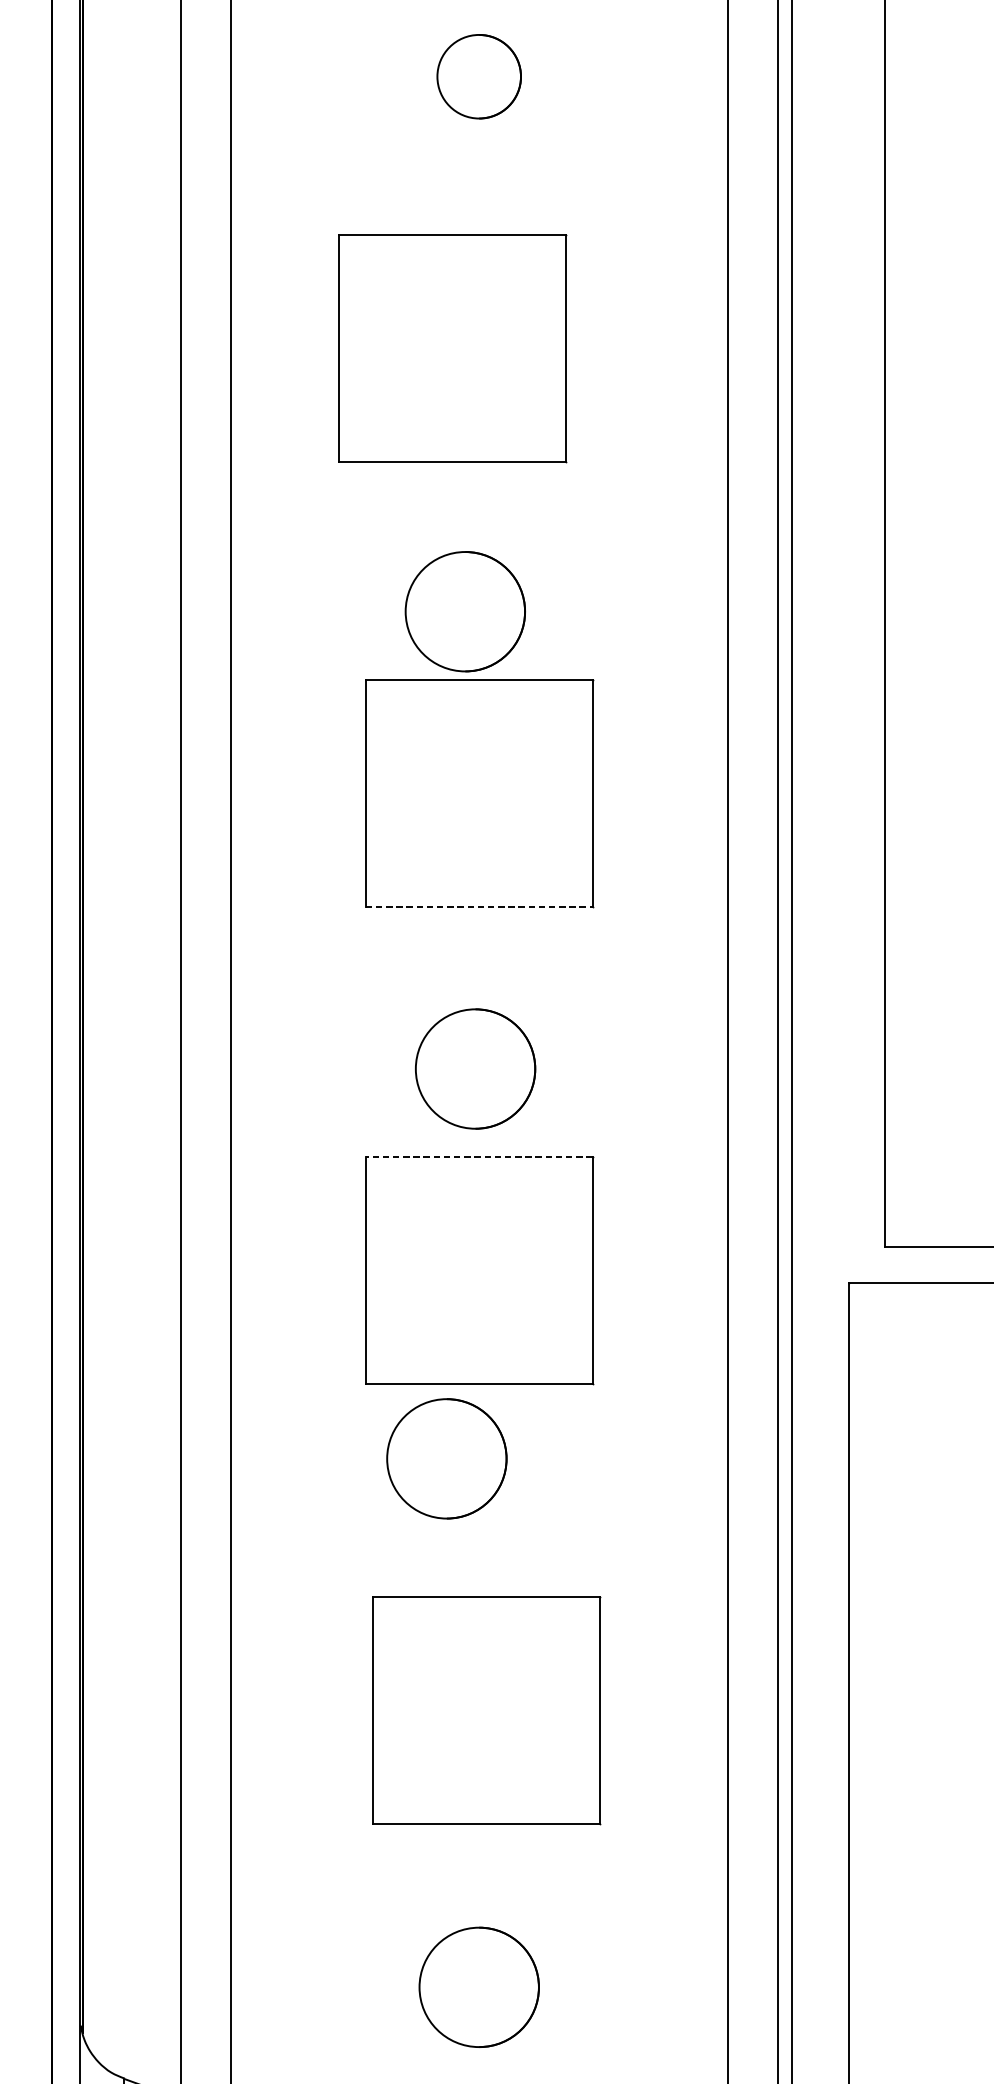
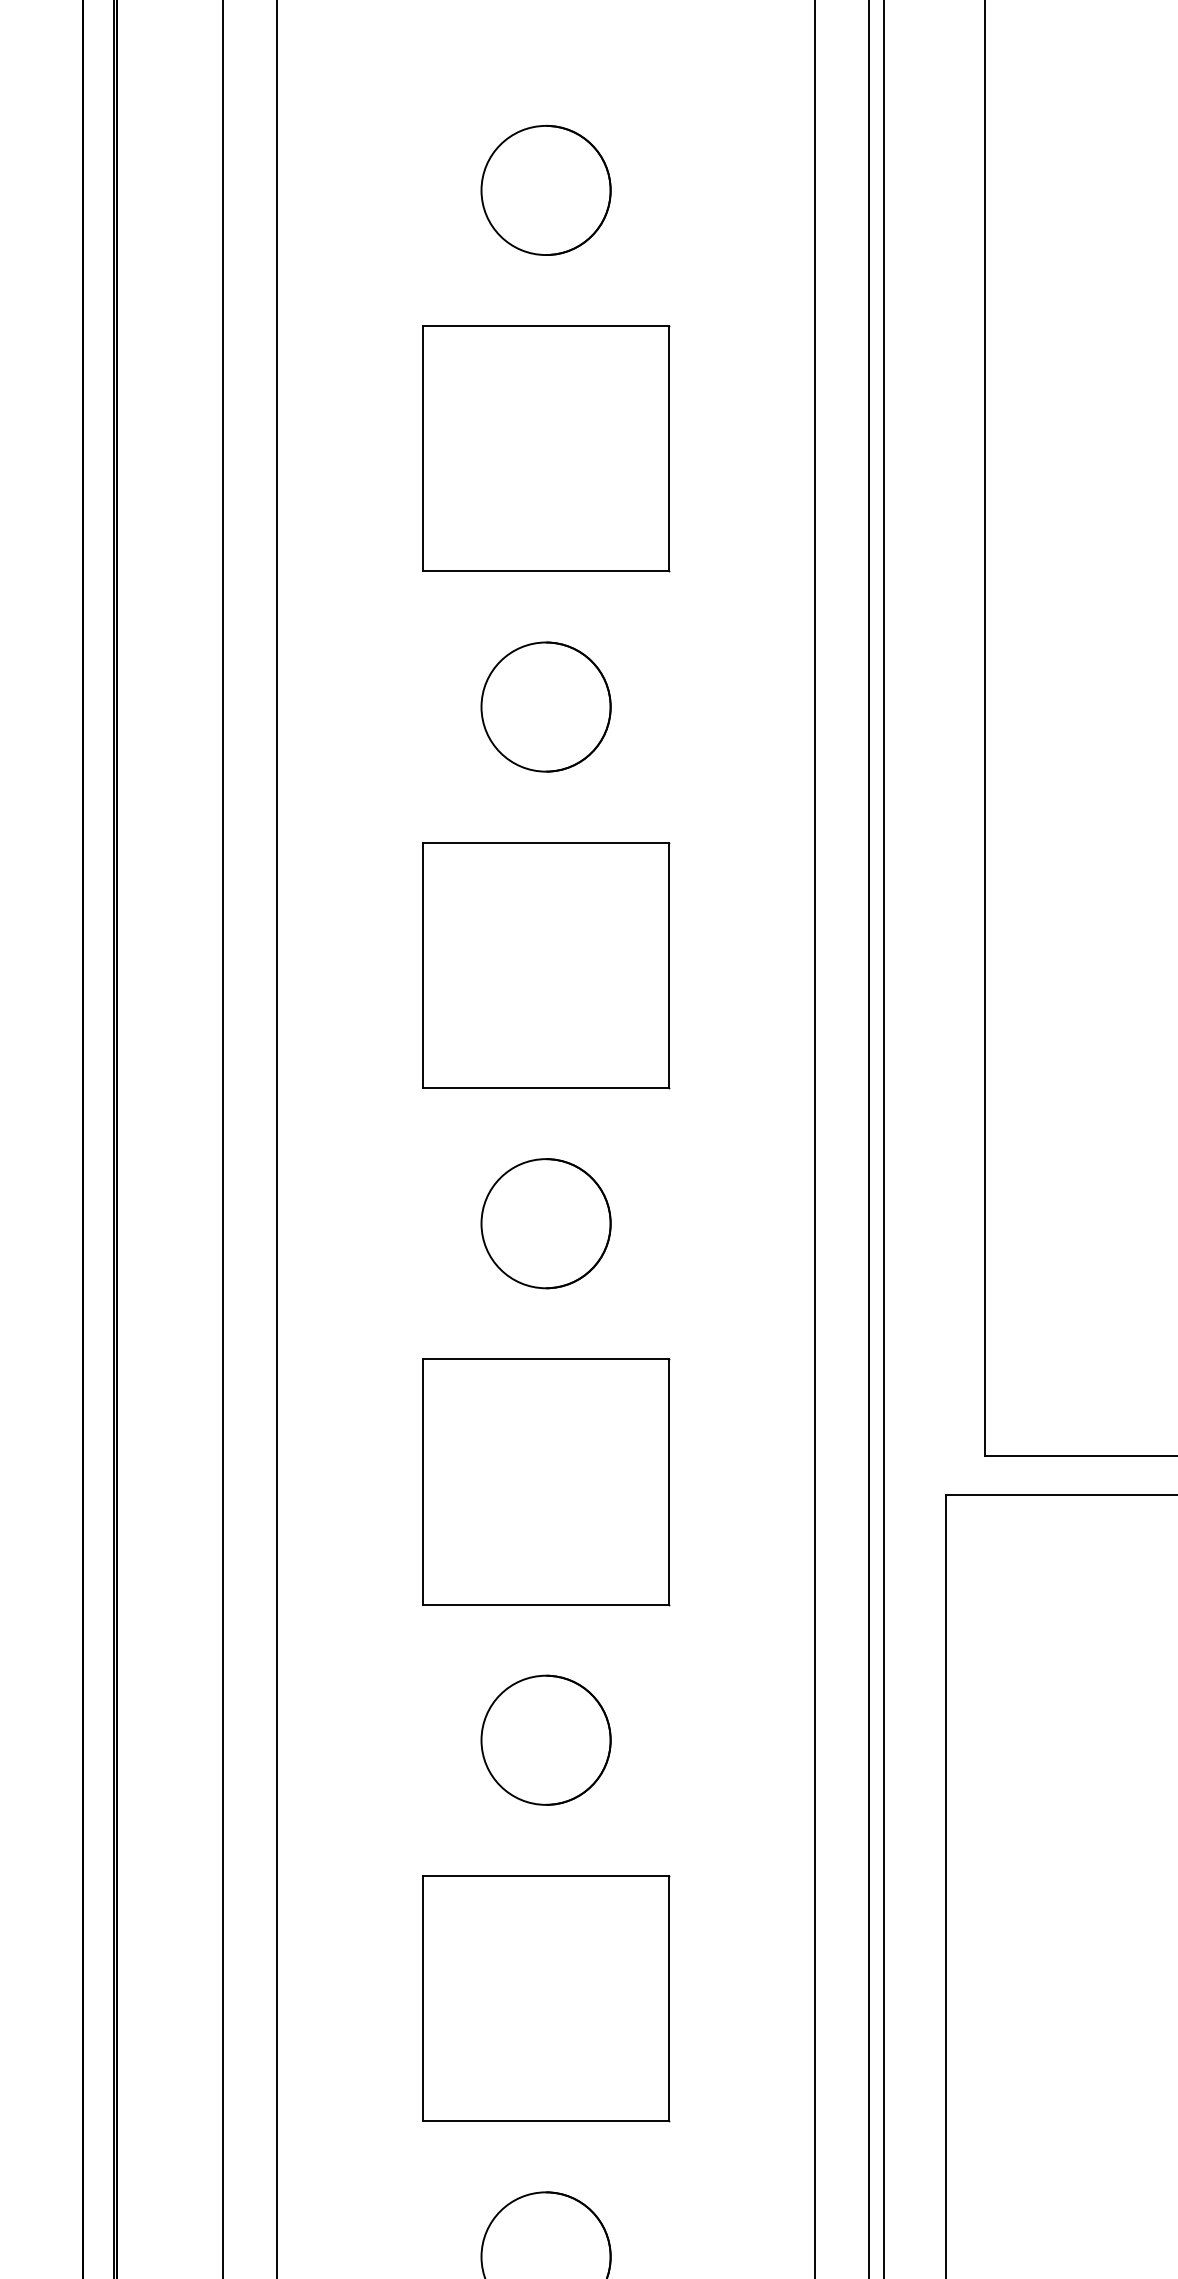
circle: (478, 76) -> (545, 190), size x1.43
part: (452, 348) -> (546, 448), moved
circle: (464, 611) -> (545, 706), moved
line: (479, 907) -> (546, 1088), dashed -> solid
circle: (475, 1068) -> (545, 1223), moved
line: (479, 1157) -> (546, 1359), dashed -> solid
circle: (446, 1458) -> (545, 1739), moved
part: (487, 1710) -> (546, 1998), moved

